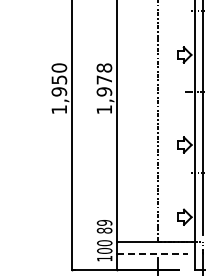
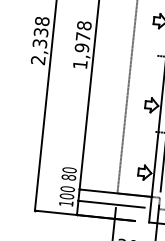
text: (58, 88) -> (39, 40), 1,950 -> 2,338
text: (104, 222) -> (69, 169), 89 -> 80
line: (153, 254) -> (112, 204), dashed -> solid

